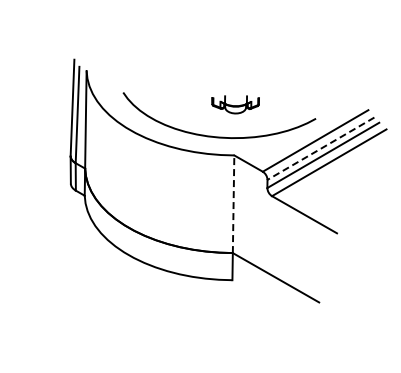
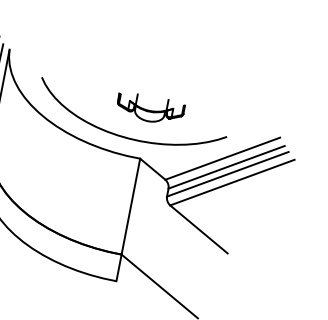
part: (235, 104) -> (150, 108), size x1.43
line: (320, 148) -> (226, 167), dashed -> solid
line: (233, 204) -> (130, 206), dashed -> solid

